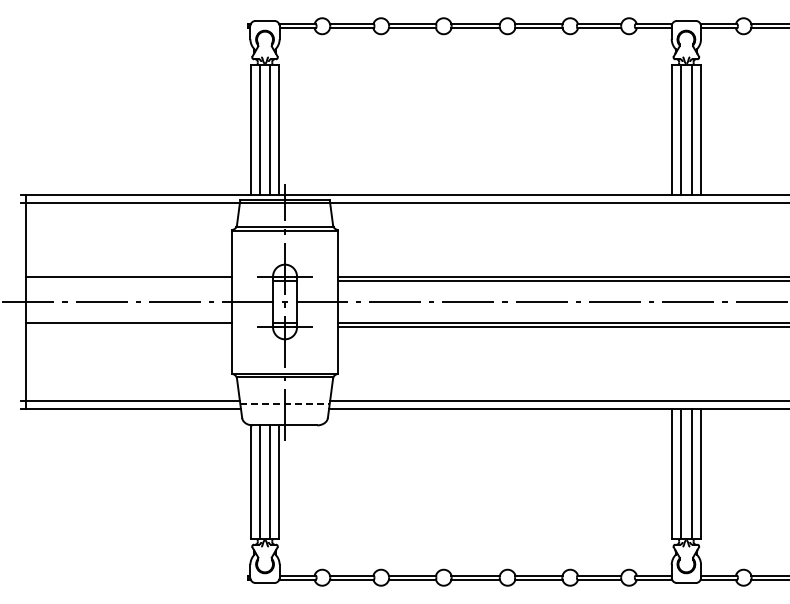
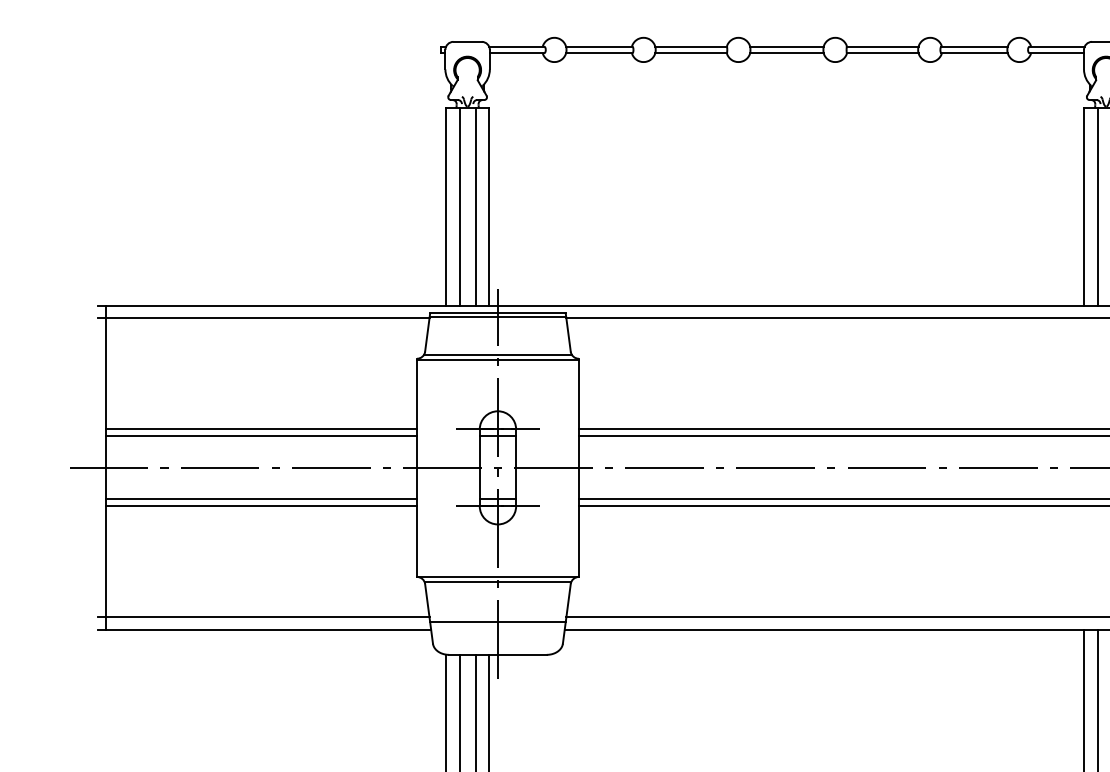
line: (128, 281) -> (260, 436), added
line: (128, 327) -> (260, 506), added
line: (285, 403) -> (498, 621), dashed -> solid

